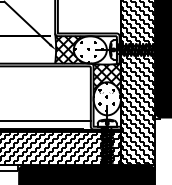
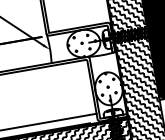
hatch: (69, 49) -> (63, 46), removed
hatch: (107, 78) -> (105, 68), removed

